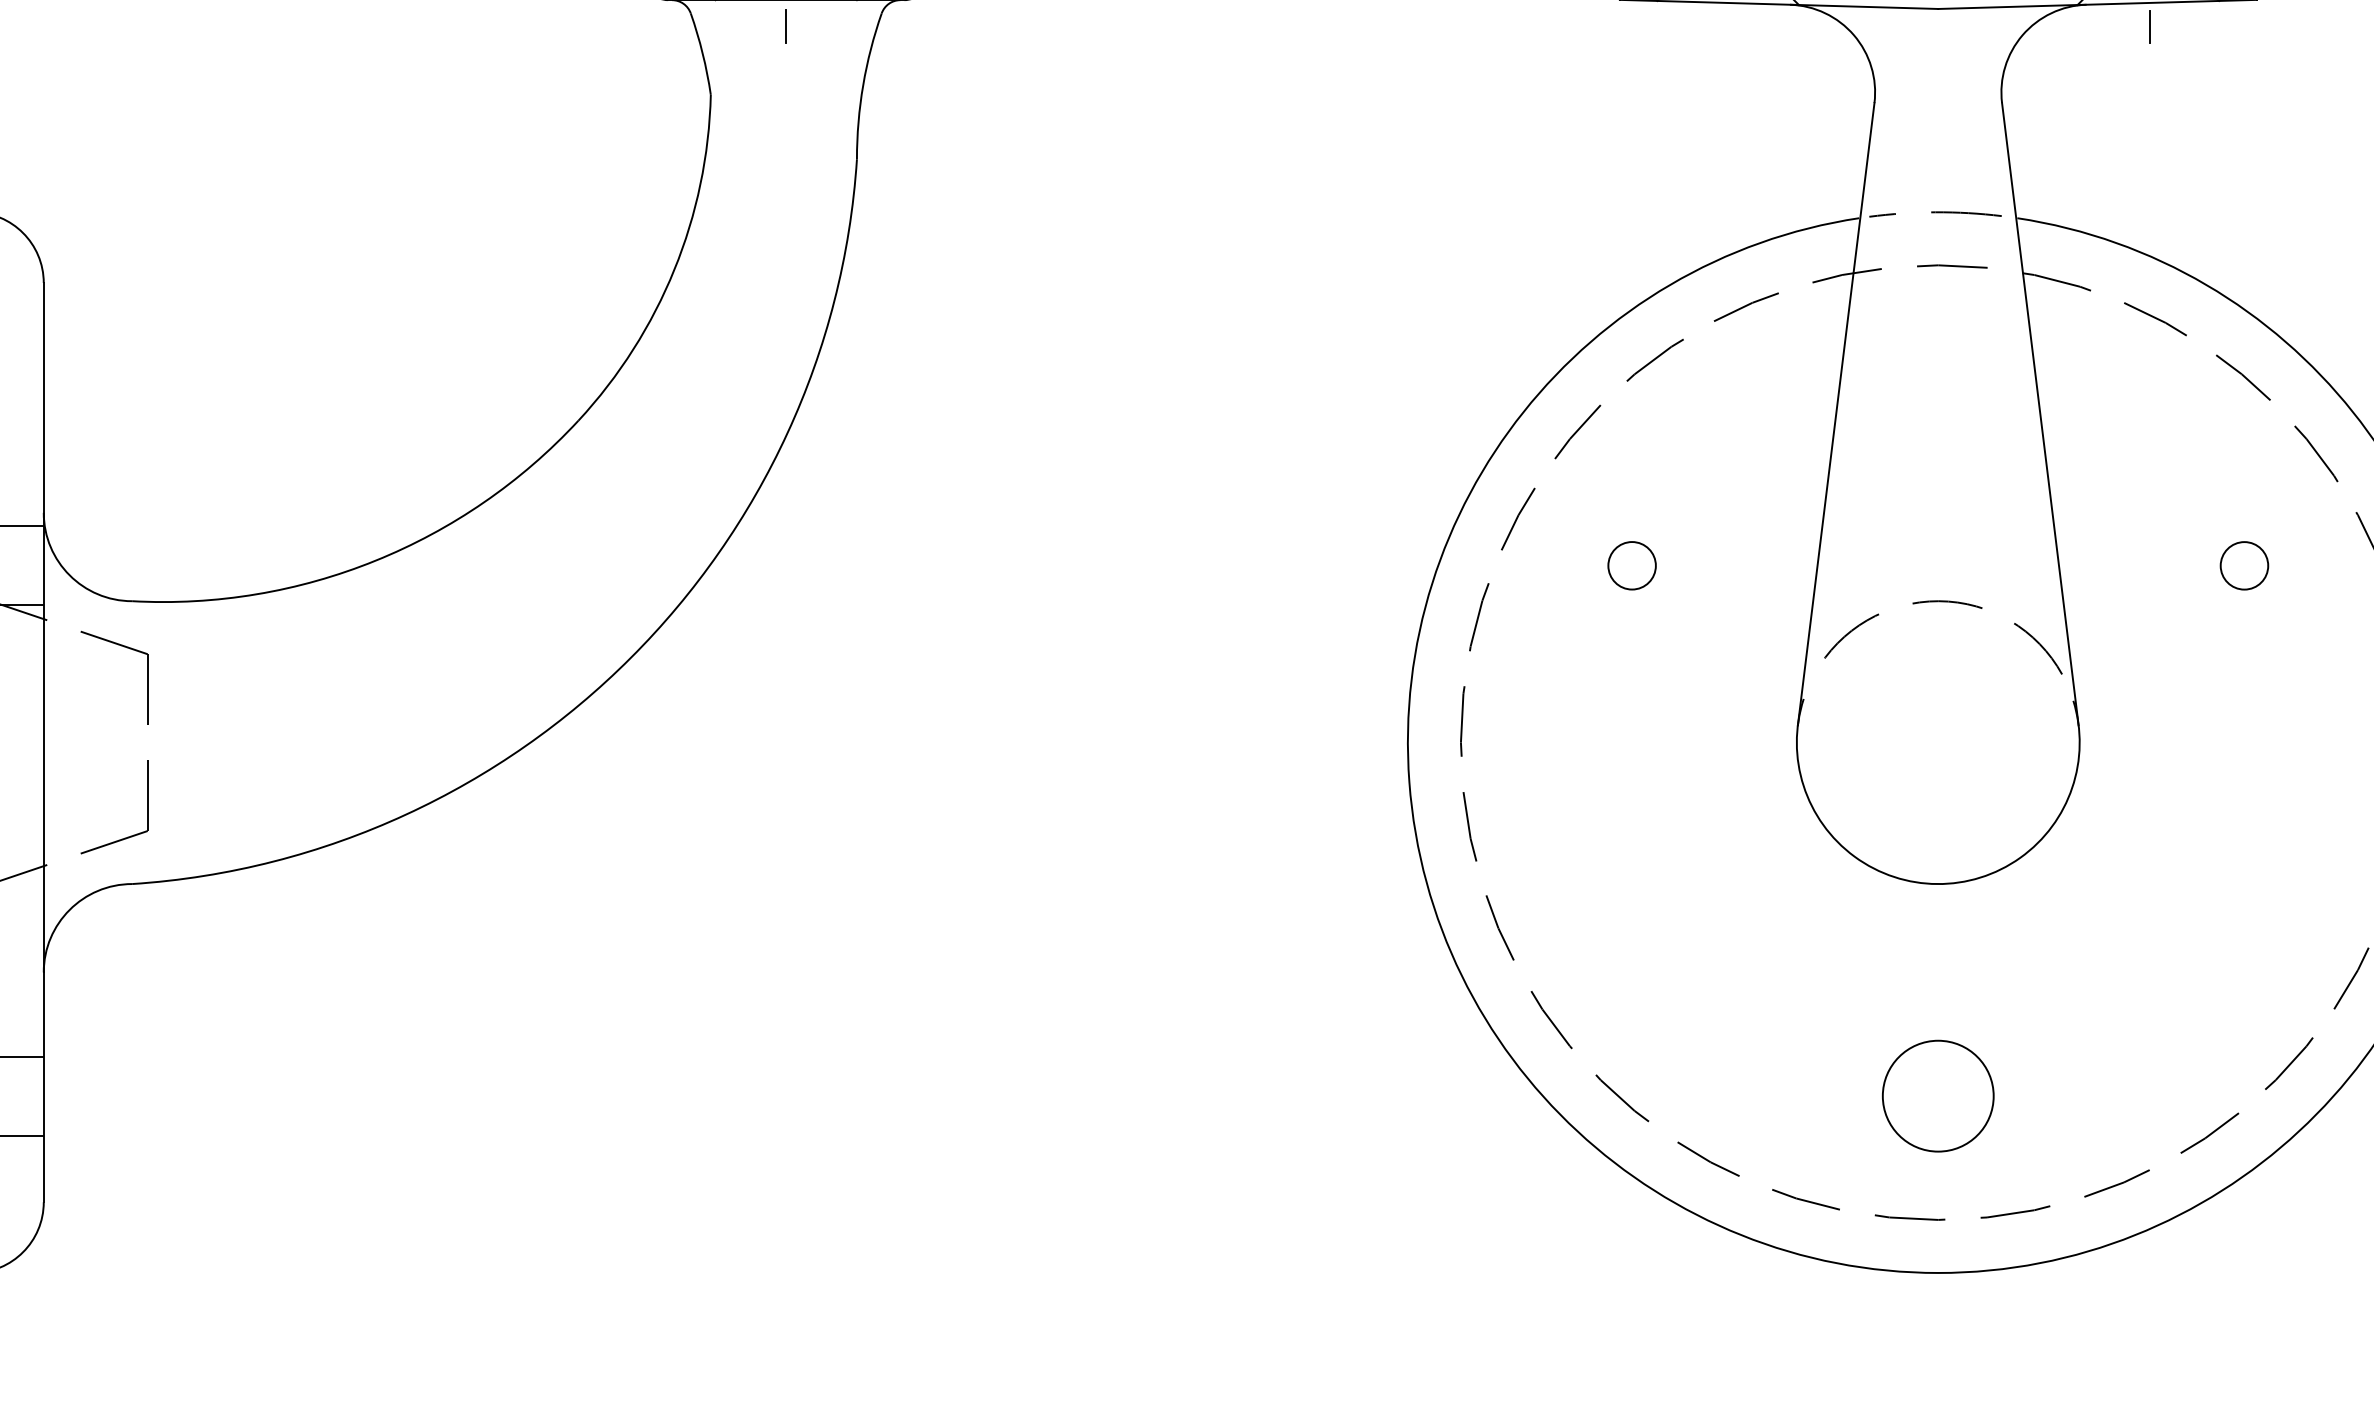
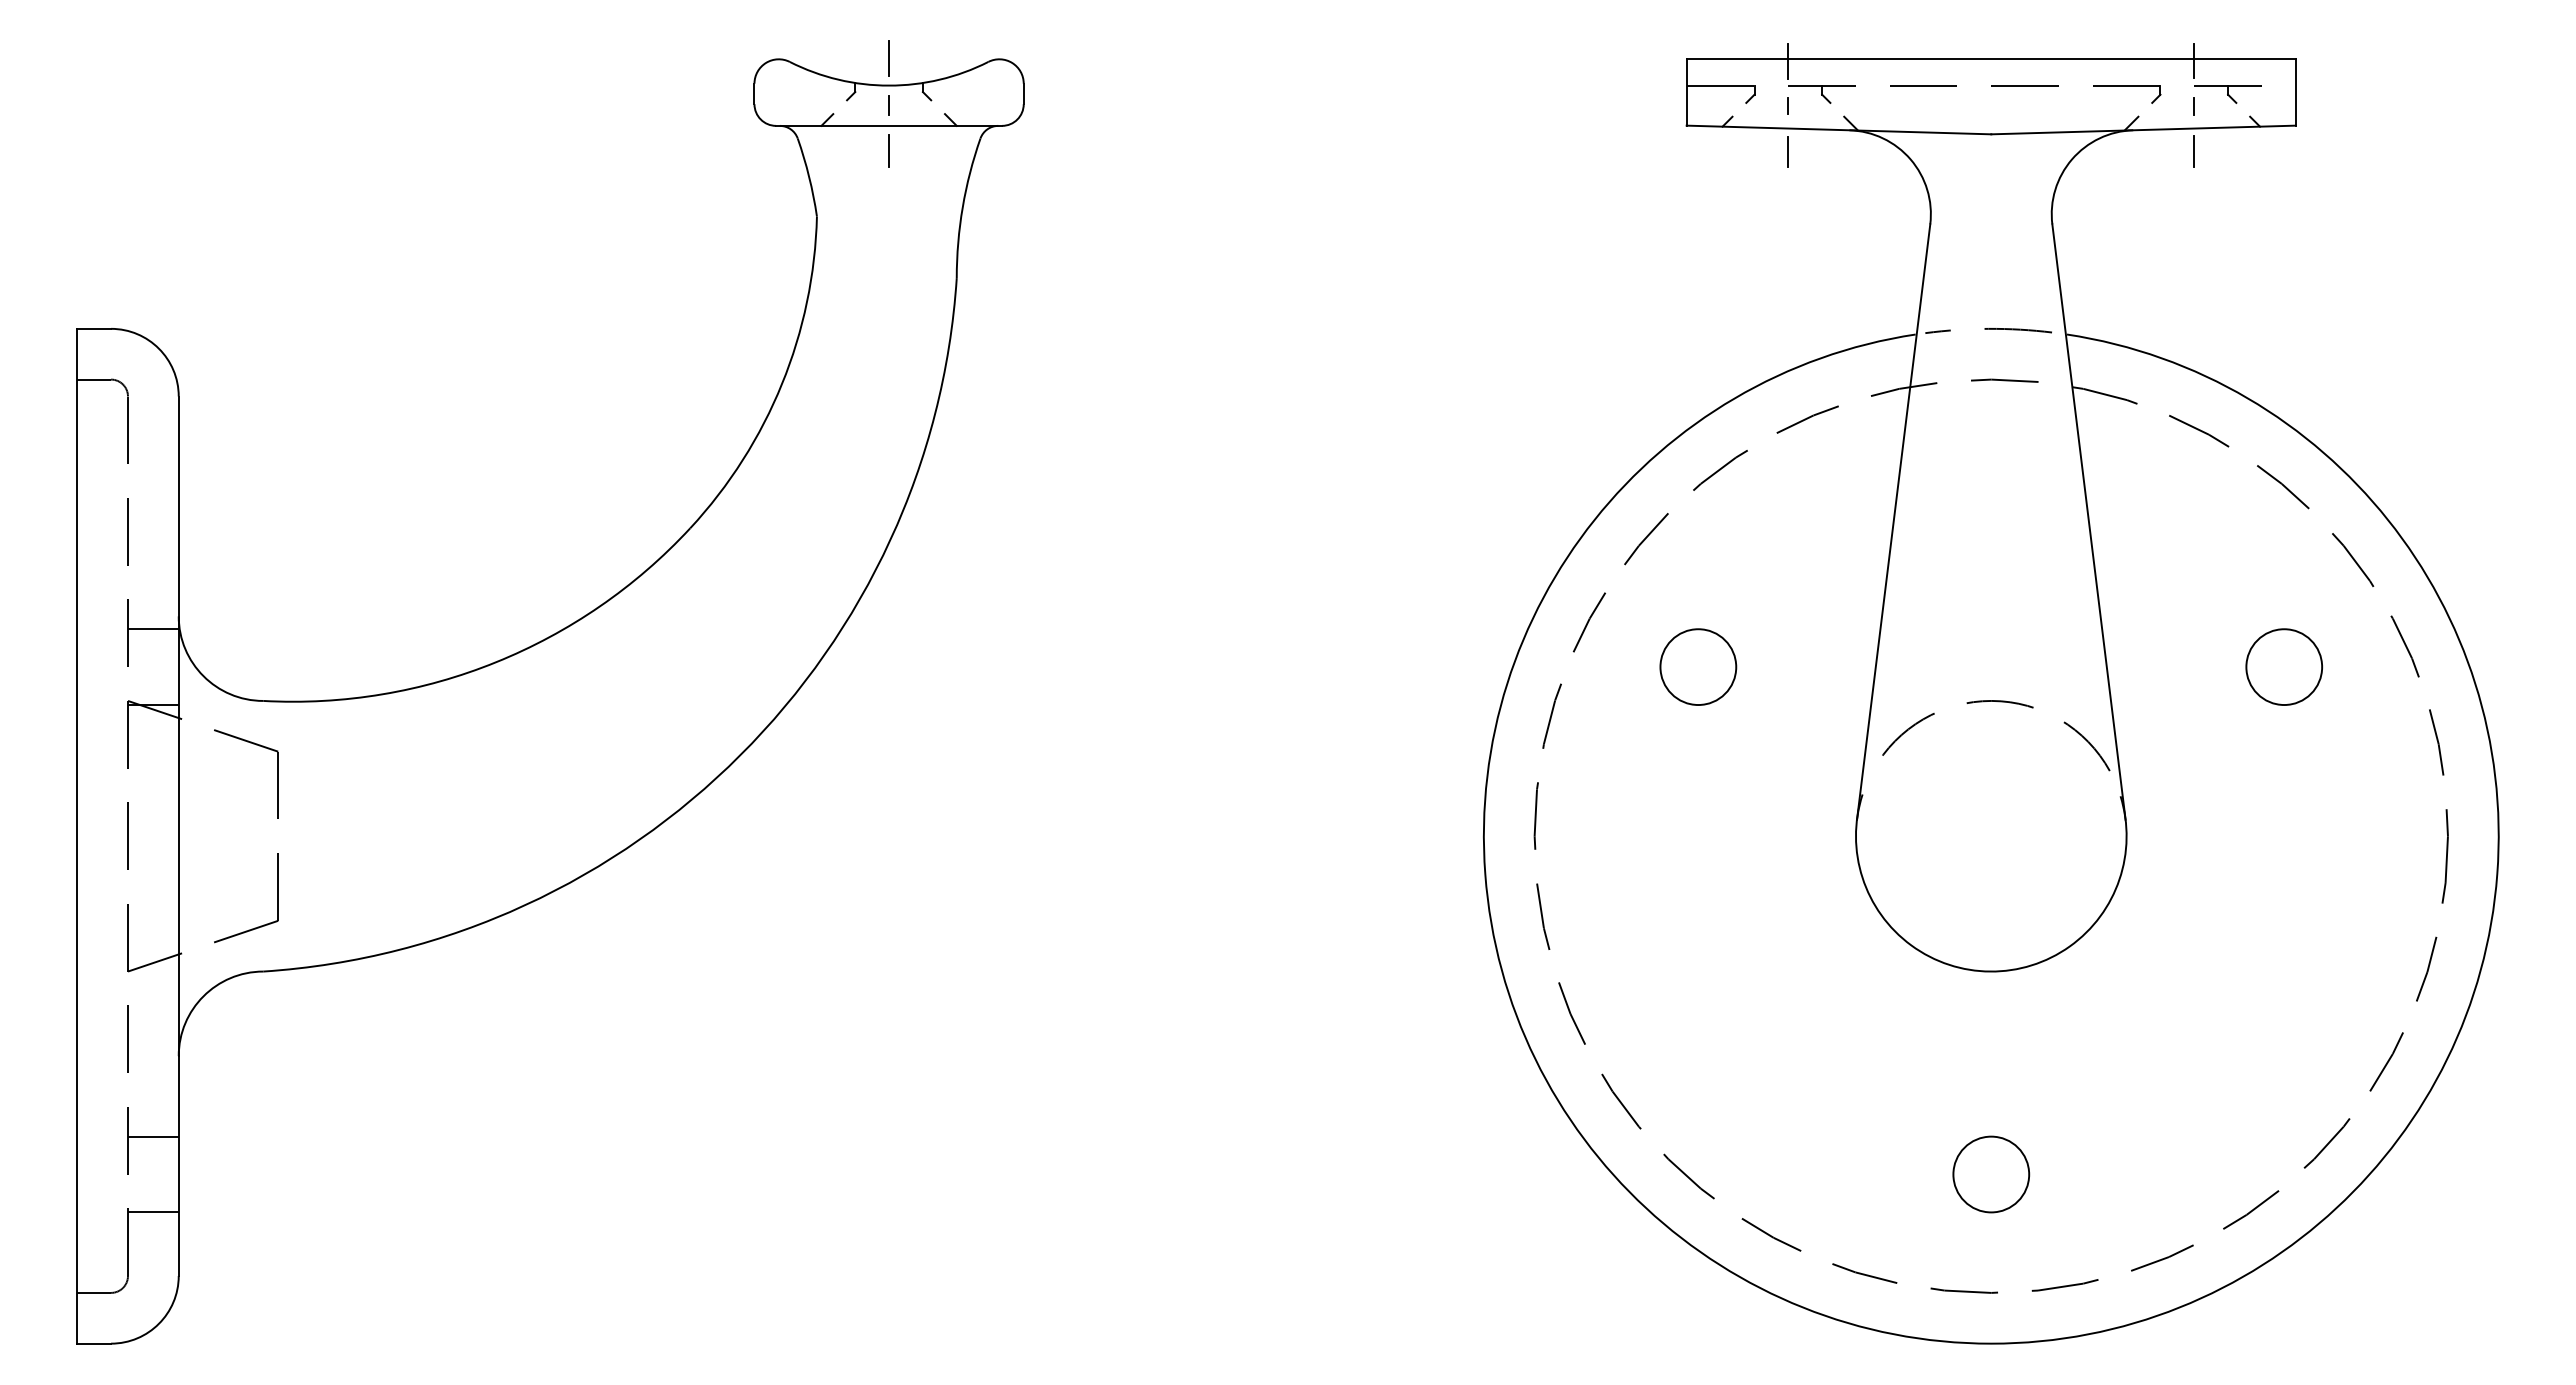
line: (1726, 27) -> (1788, 152), added
circle: (1632, 565) -> (1698, 666), size x1.67
circle: (2244, 566) -> (2284, 667), size x1.67
circle: (1938, 1096) -> (1991, 1174), size x0.71

